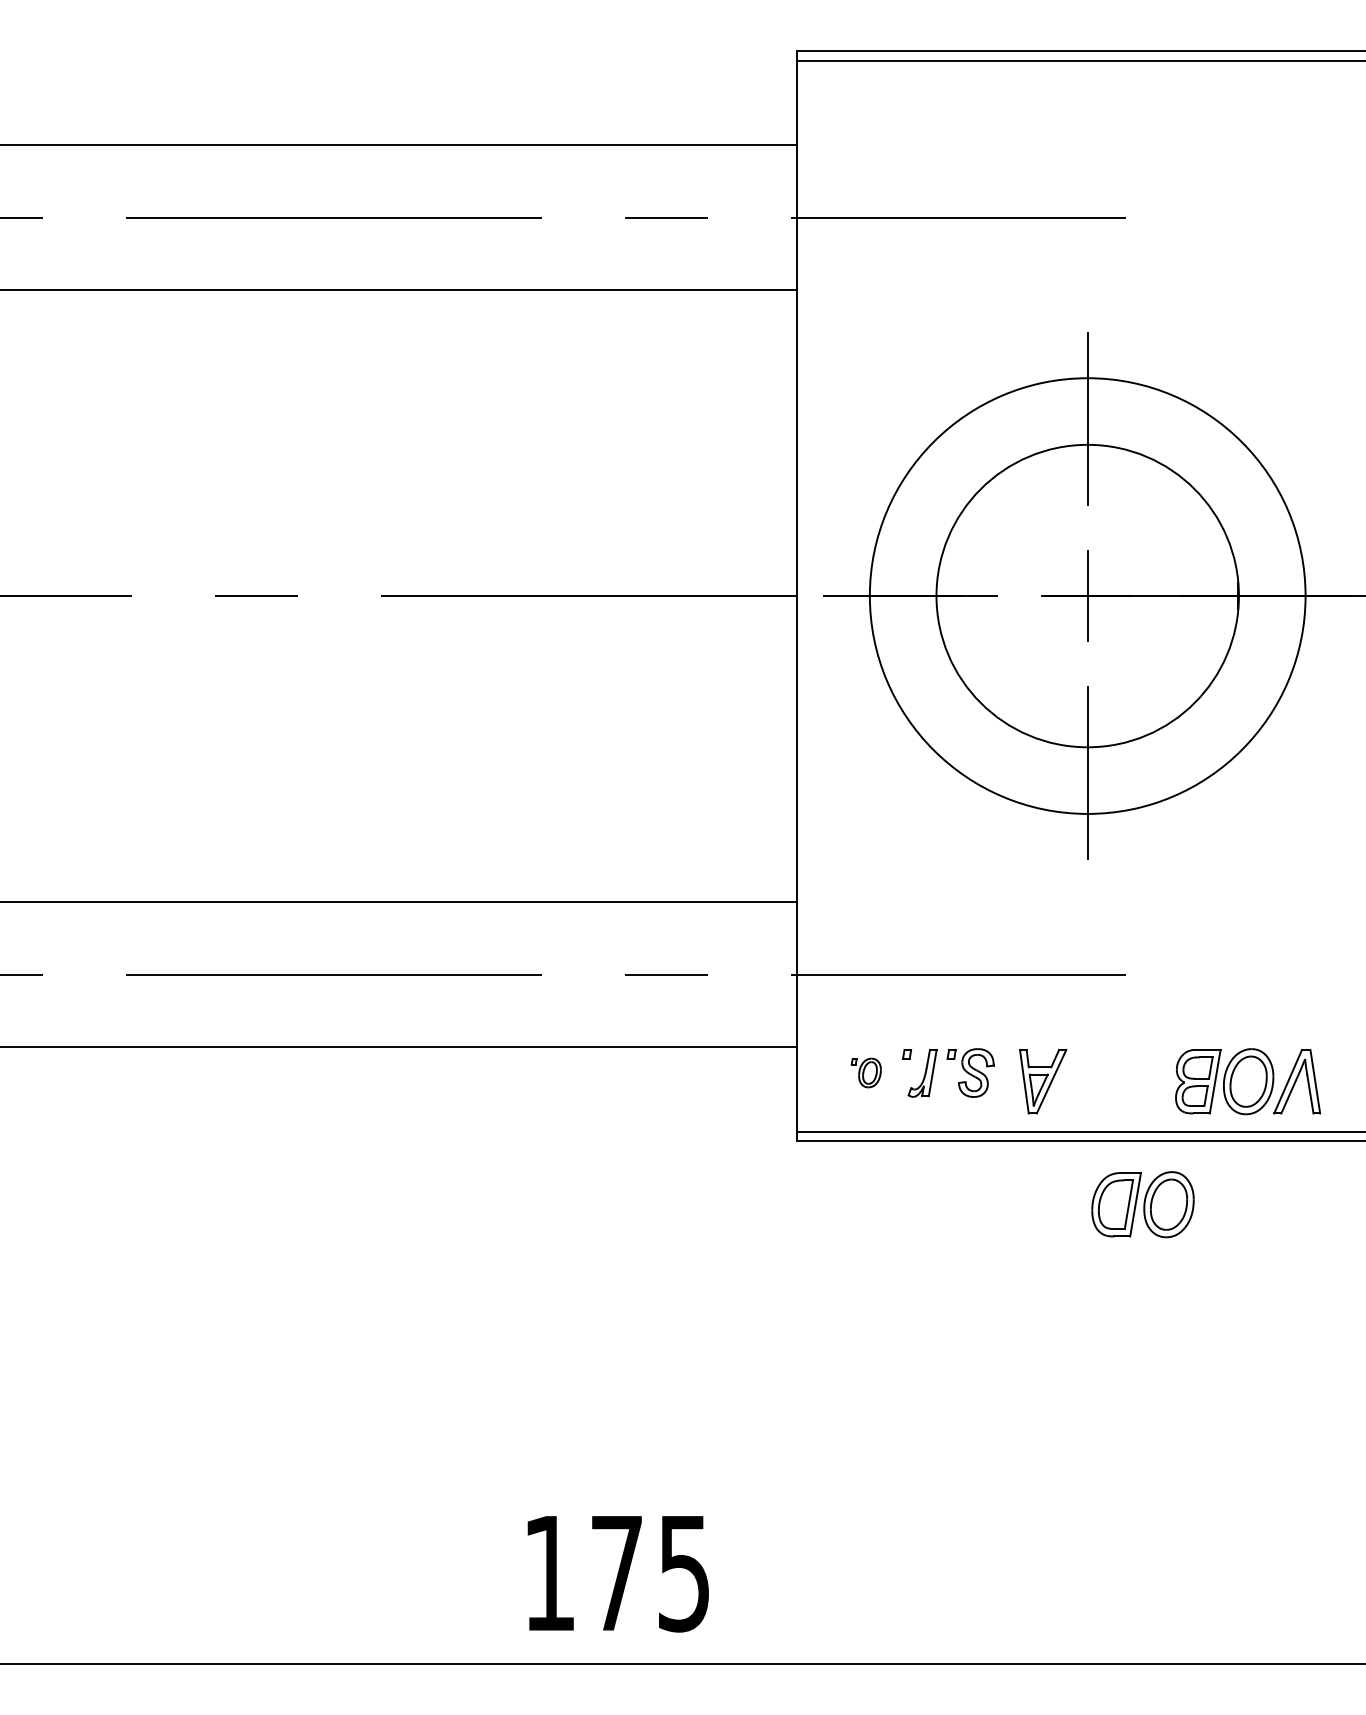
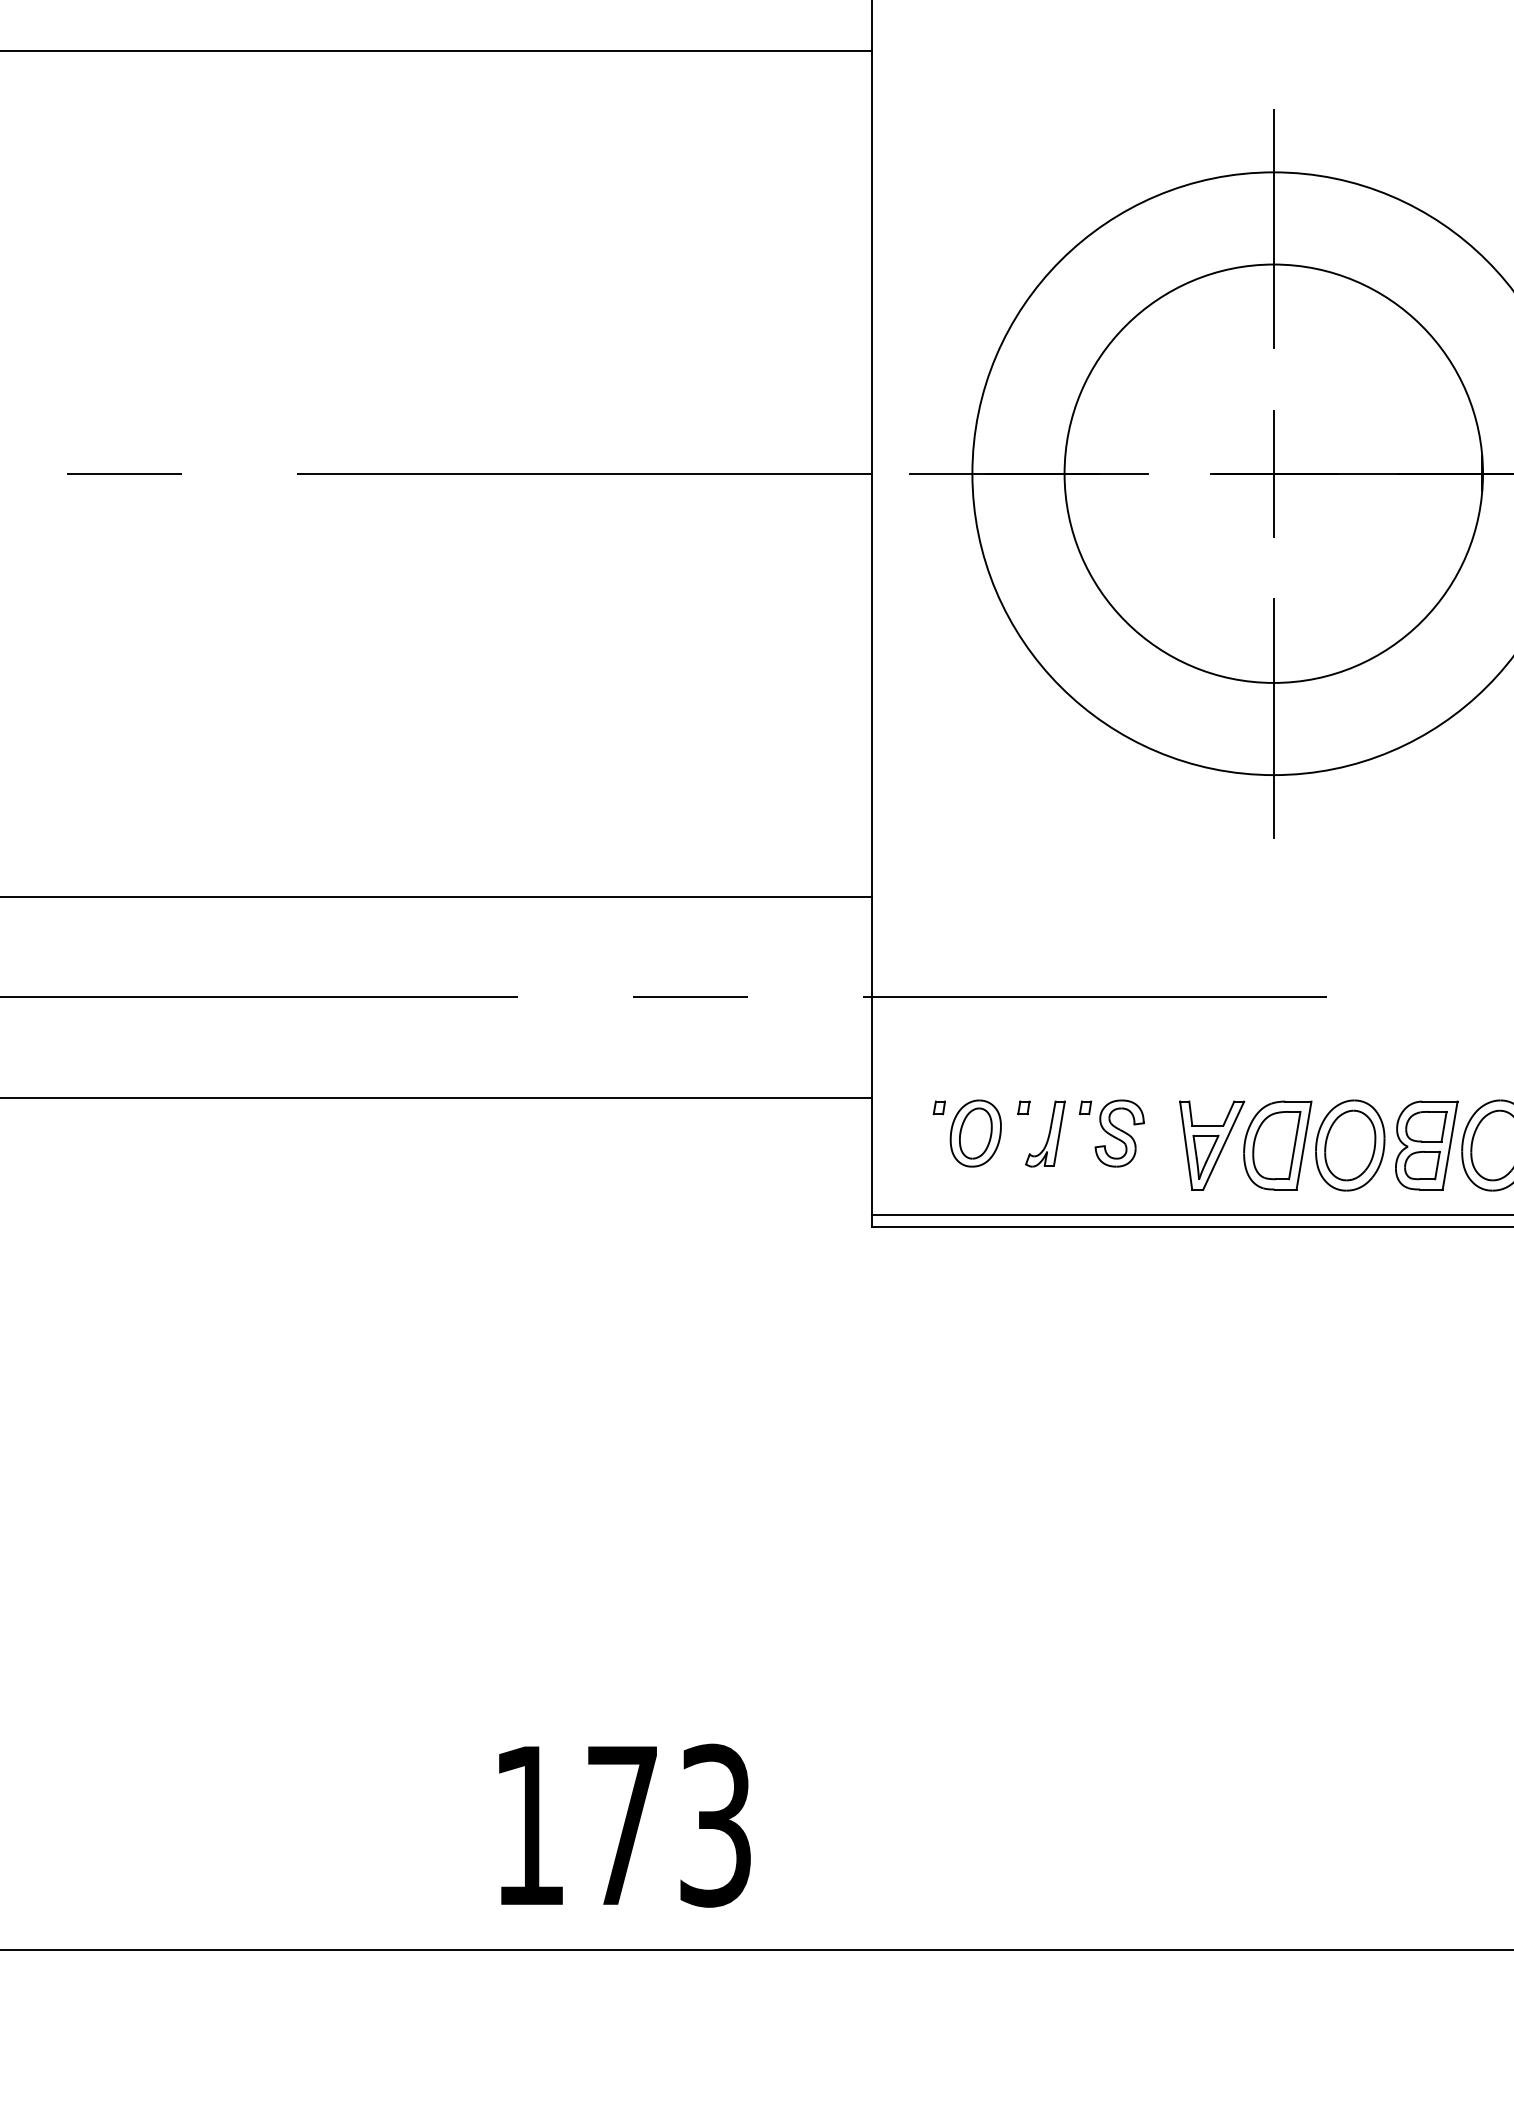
part: (866, 1072) -> (967, 1132), size x1.67
part: (1142, 1204) -> (1313, 1145), moved
text: (683, 1573) -> (714, 1825), 175 -> 173

